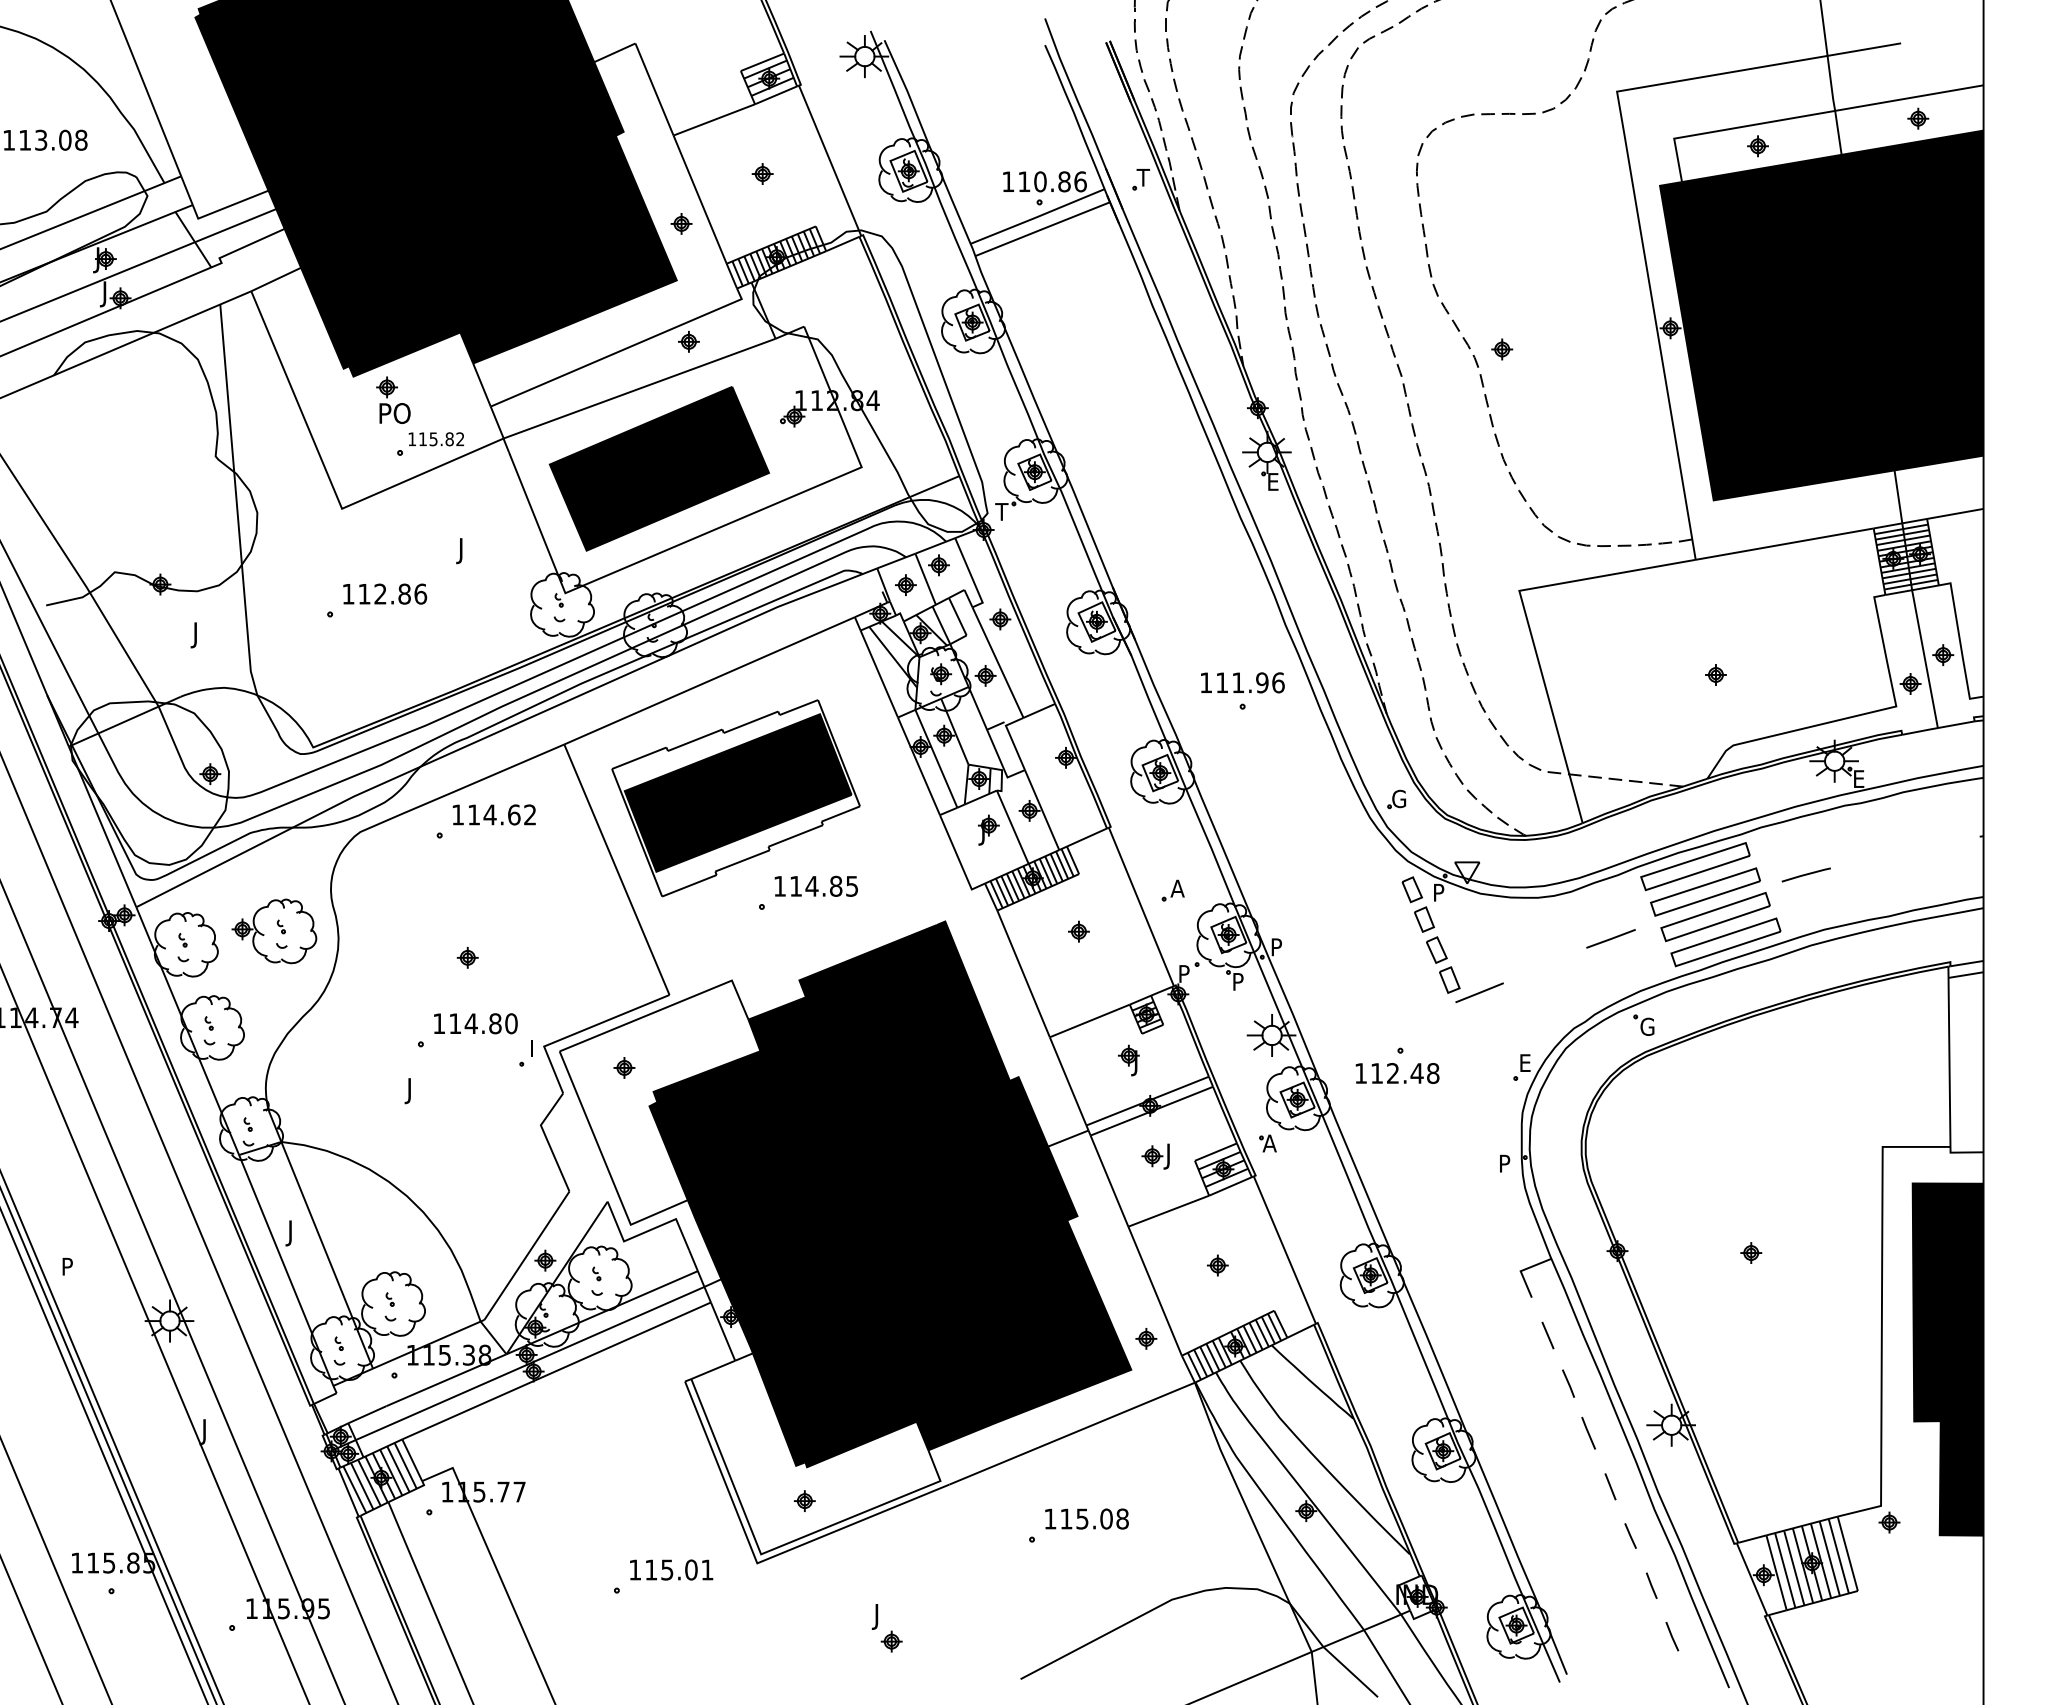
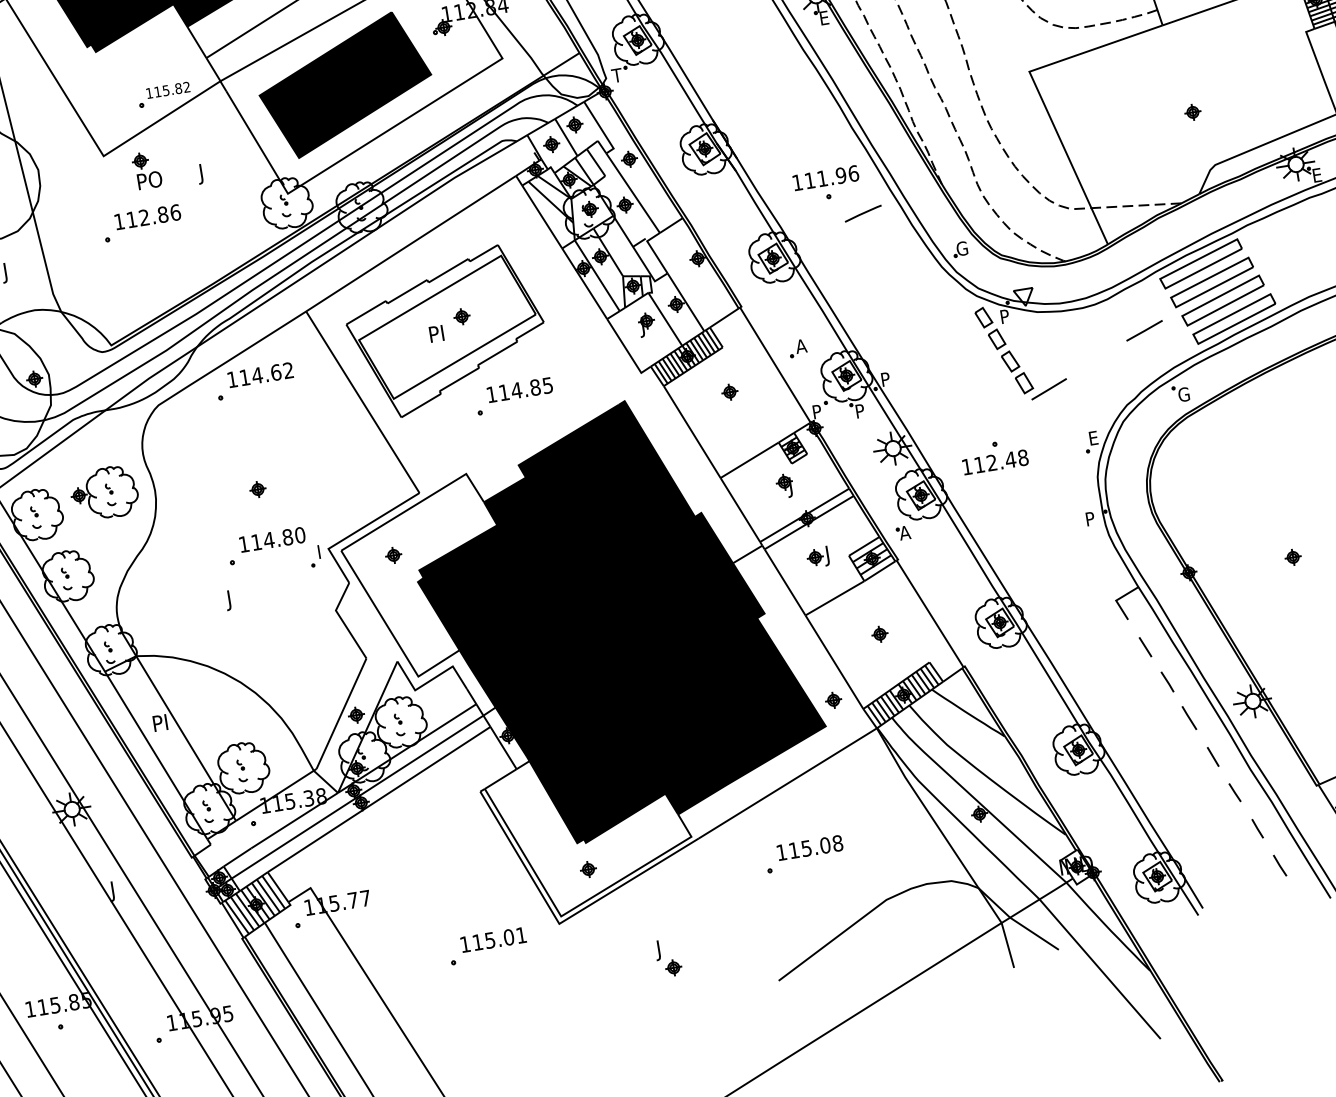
part: (393, 399) -> (146, 169), moved
fill: (737, 792) -> (446, 327), removed
line: (1805, 874) -> (862, 213), moved
text: (295, 1233) -> (158, 725), J -> PI

